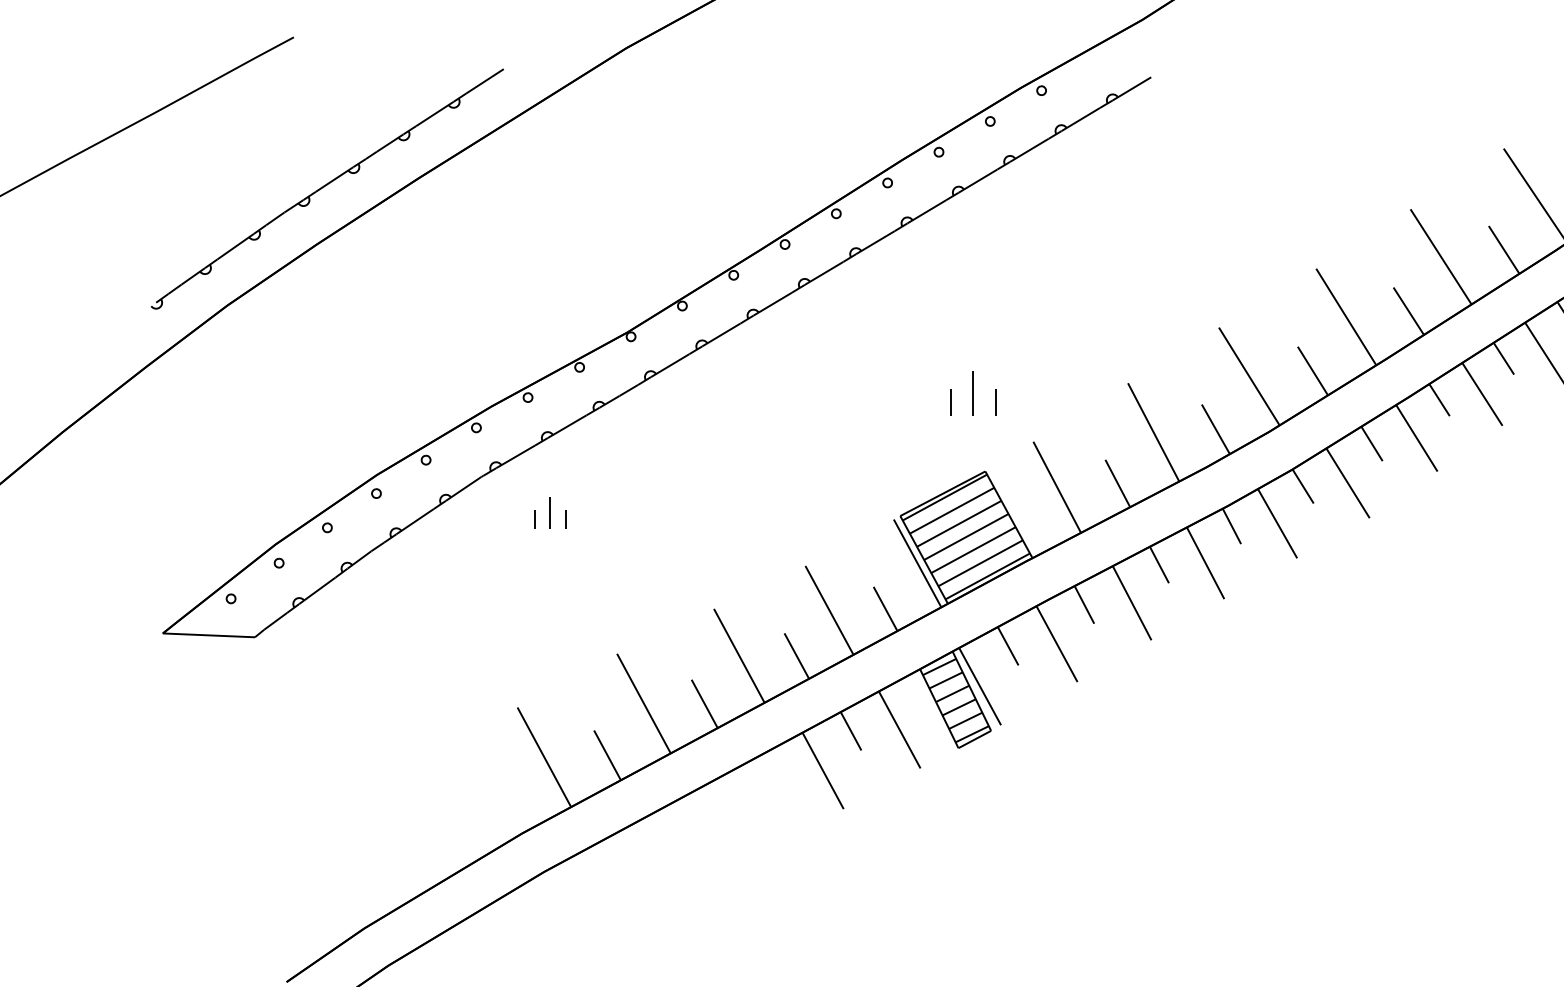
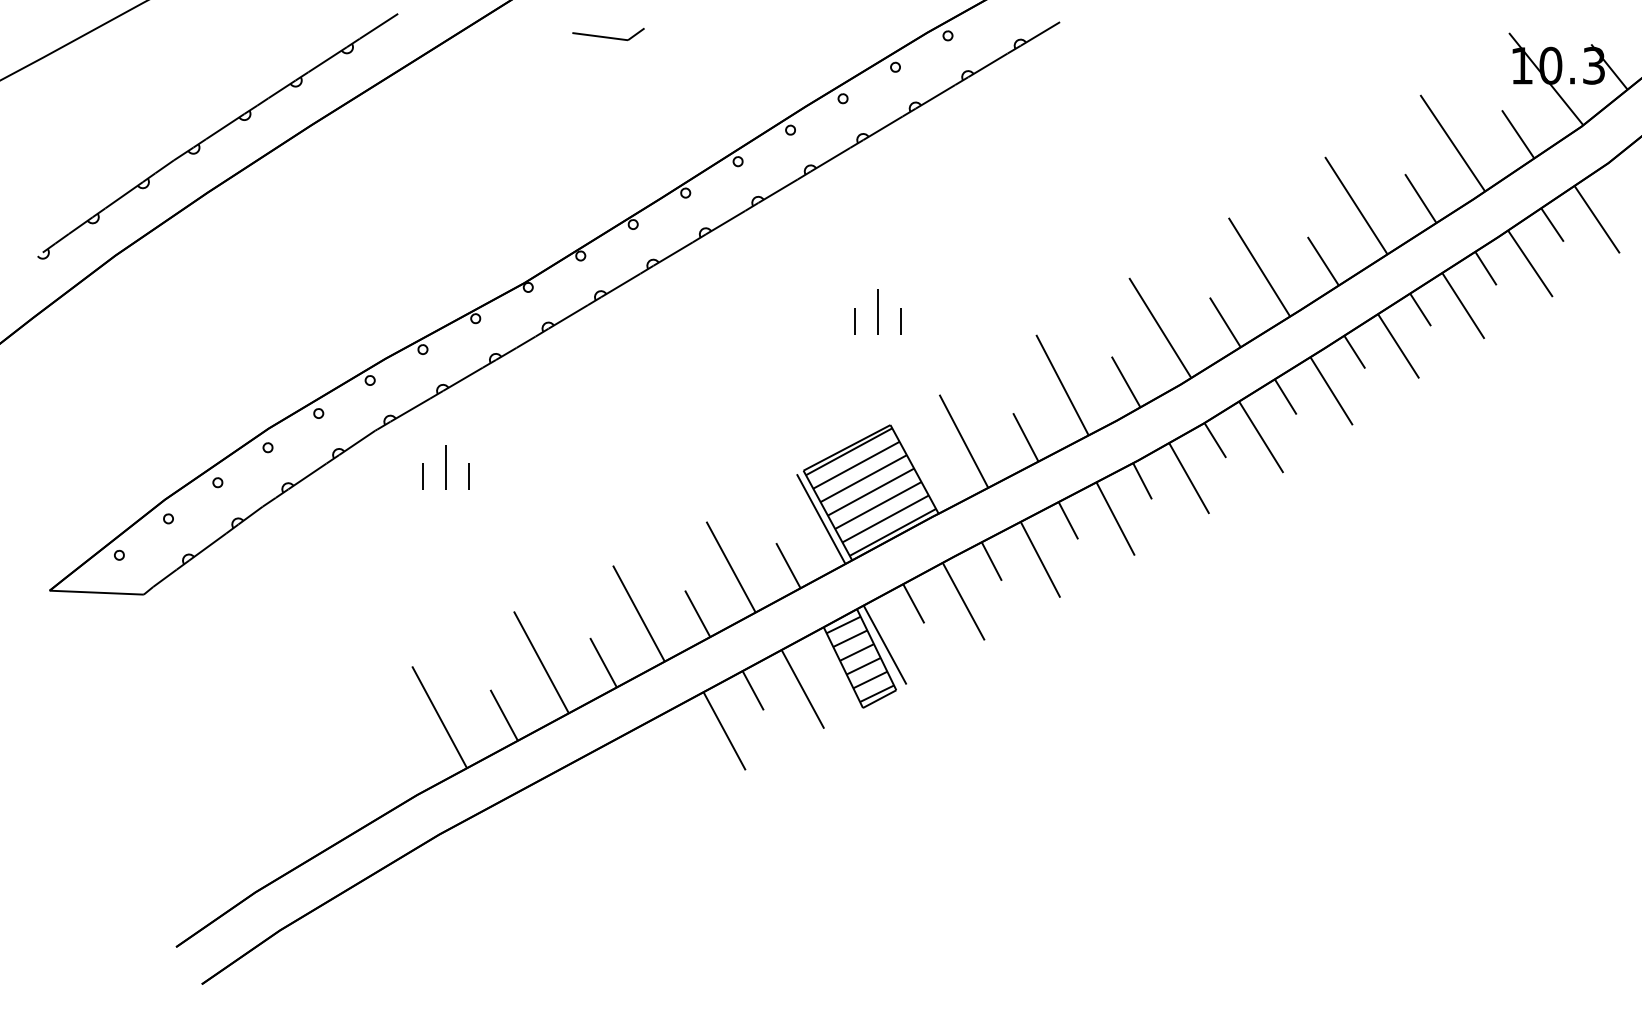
part: (709, 89) -> (608, 34), added
part: (972, 392) -> (877, 311), moved
part: (550, 512) -> (445, 467), size x1.43

